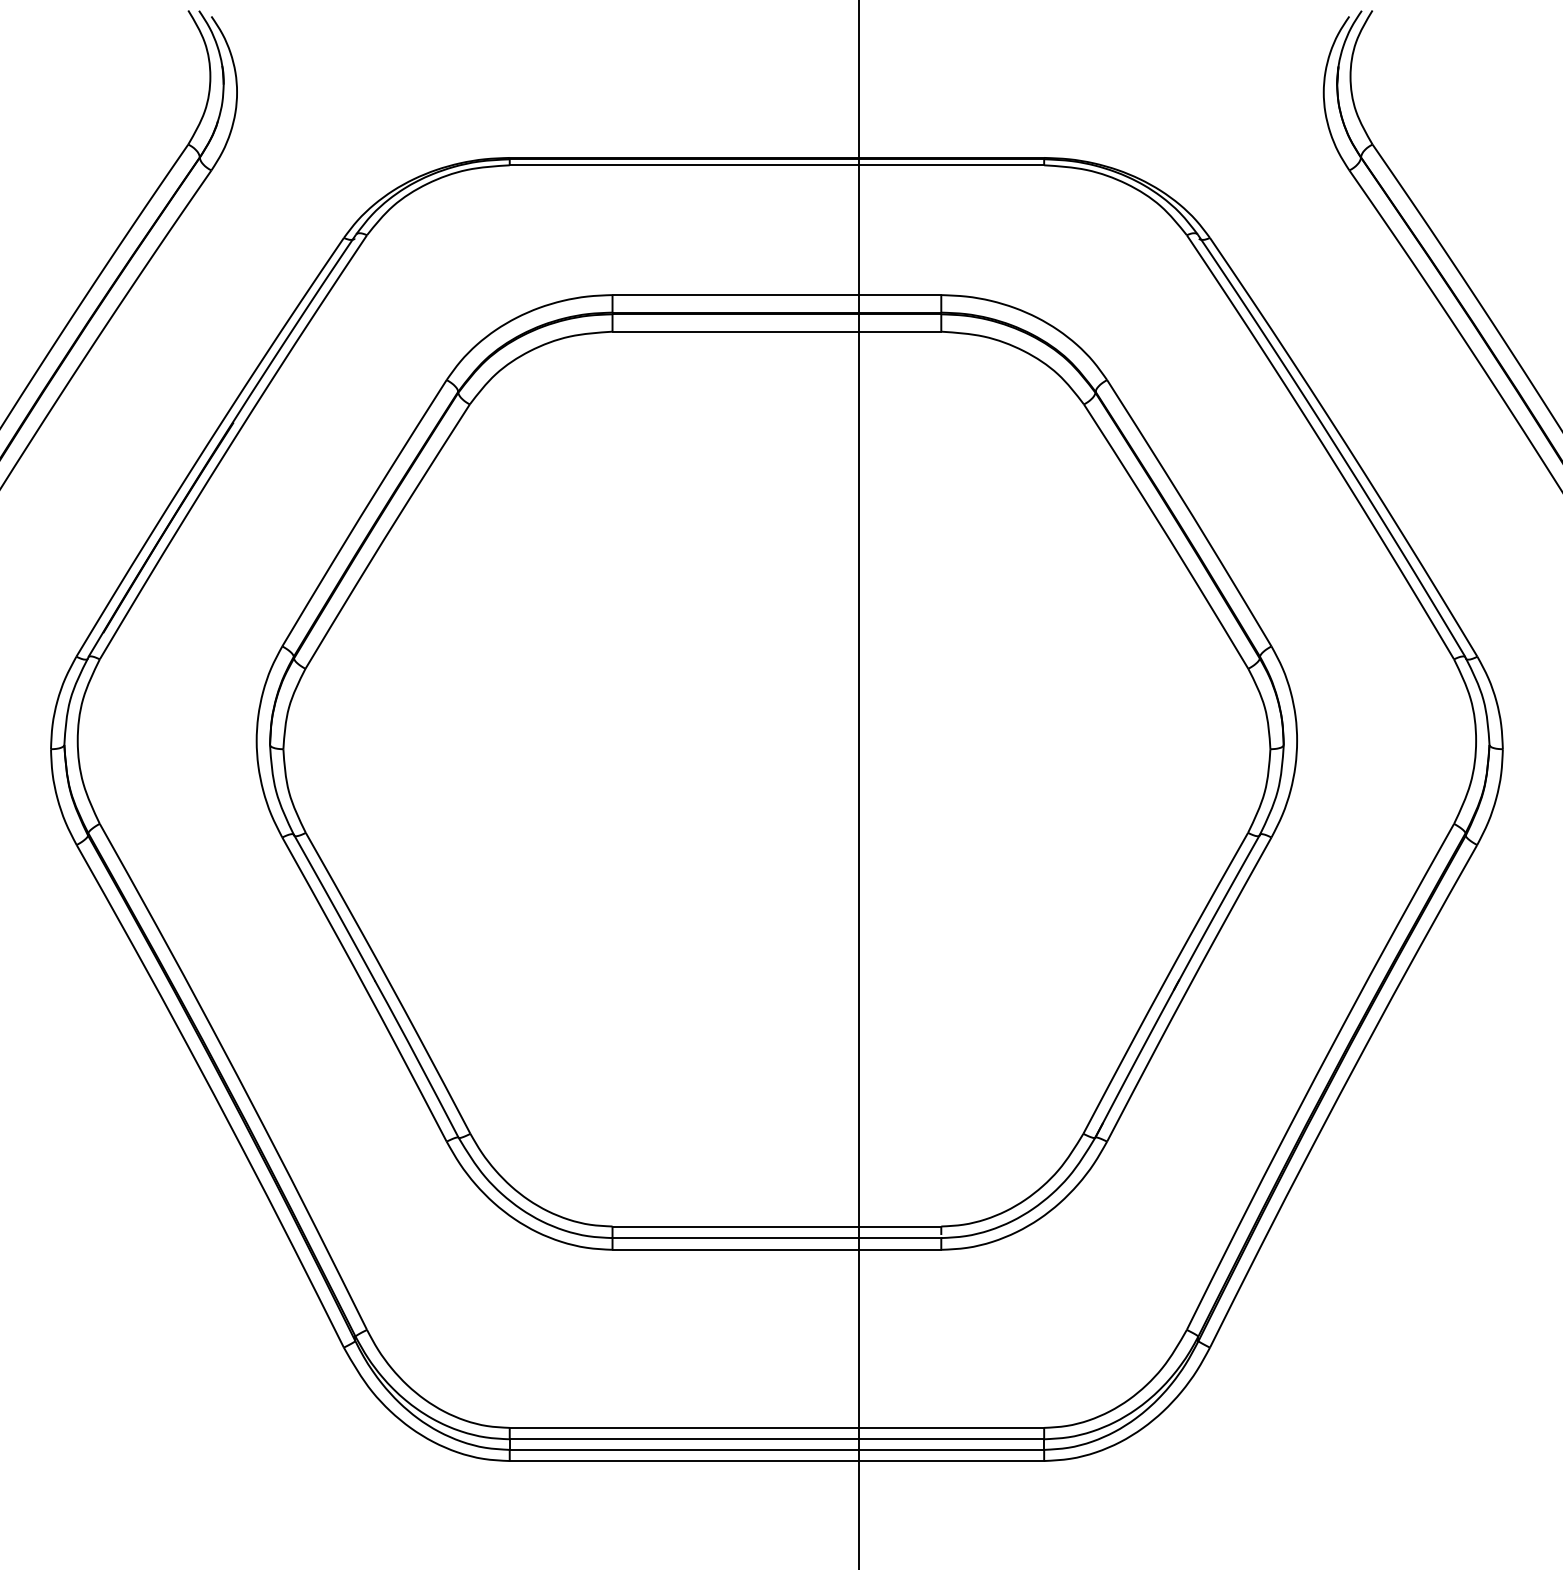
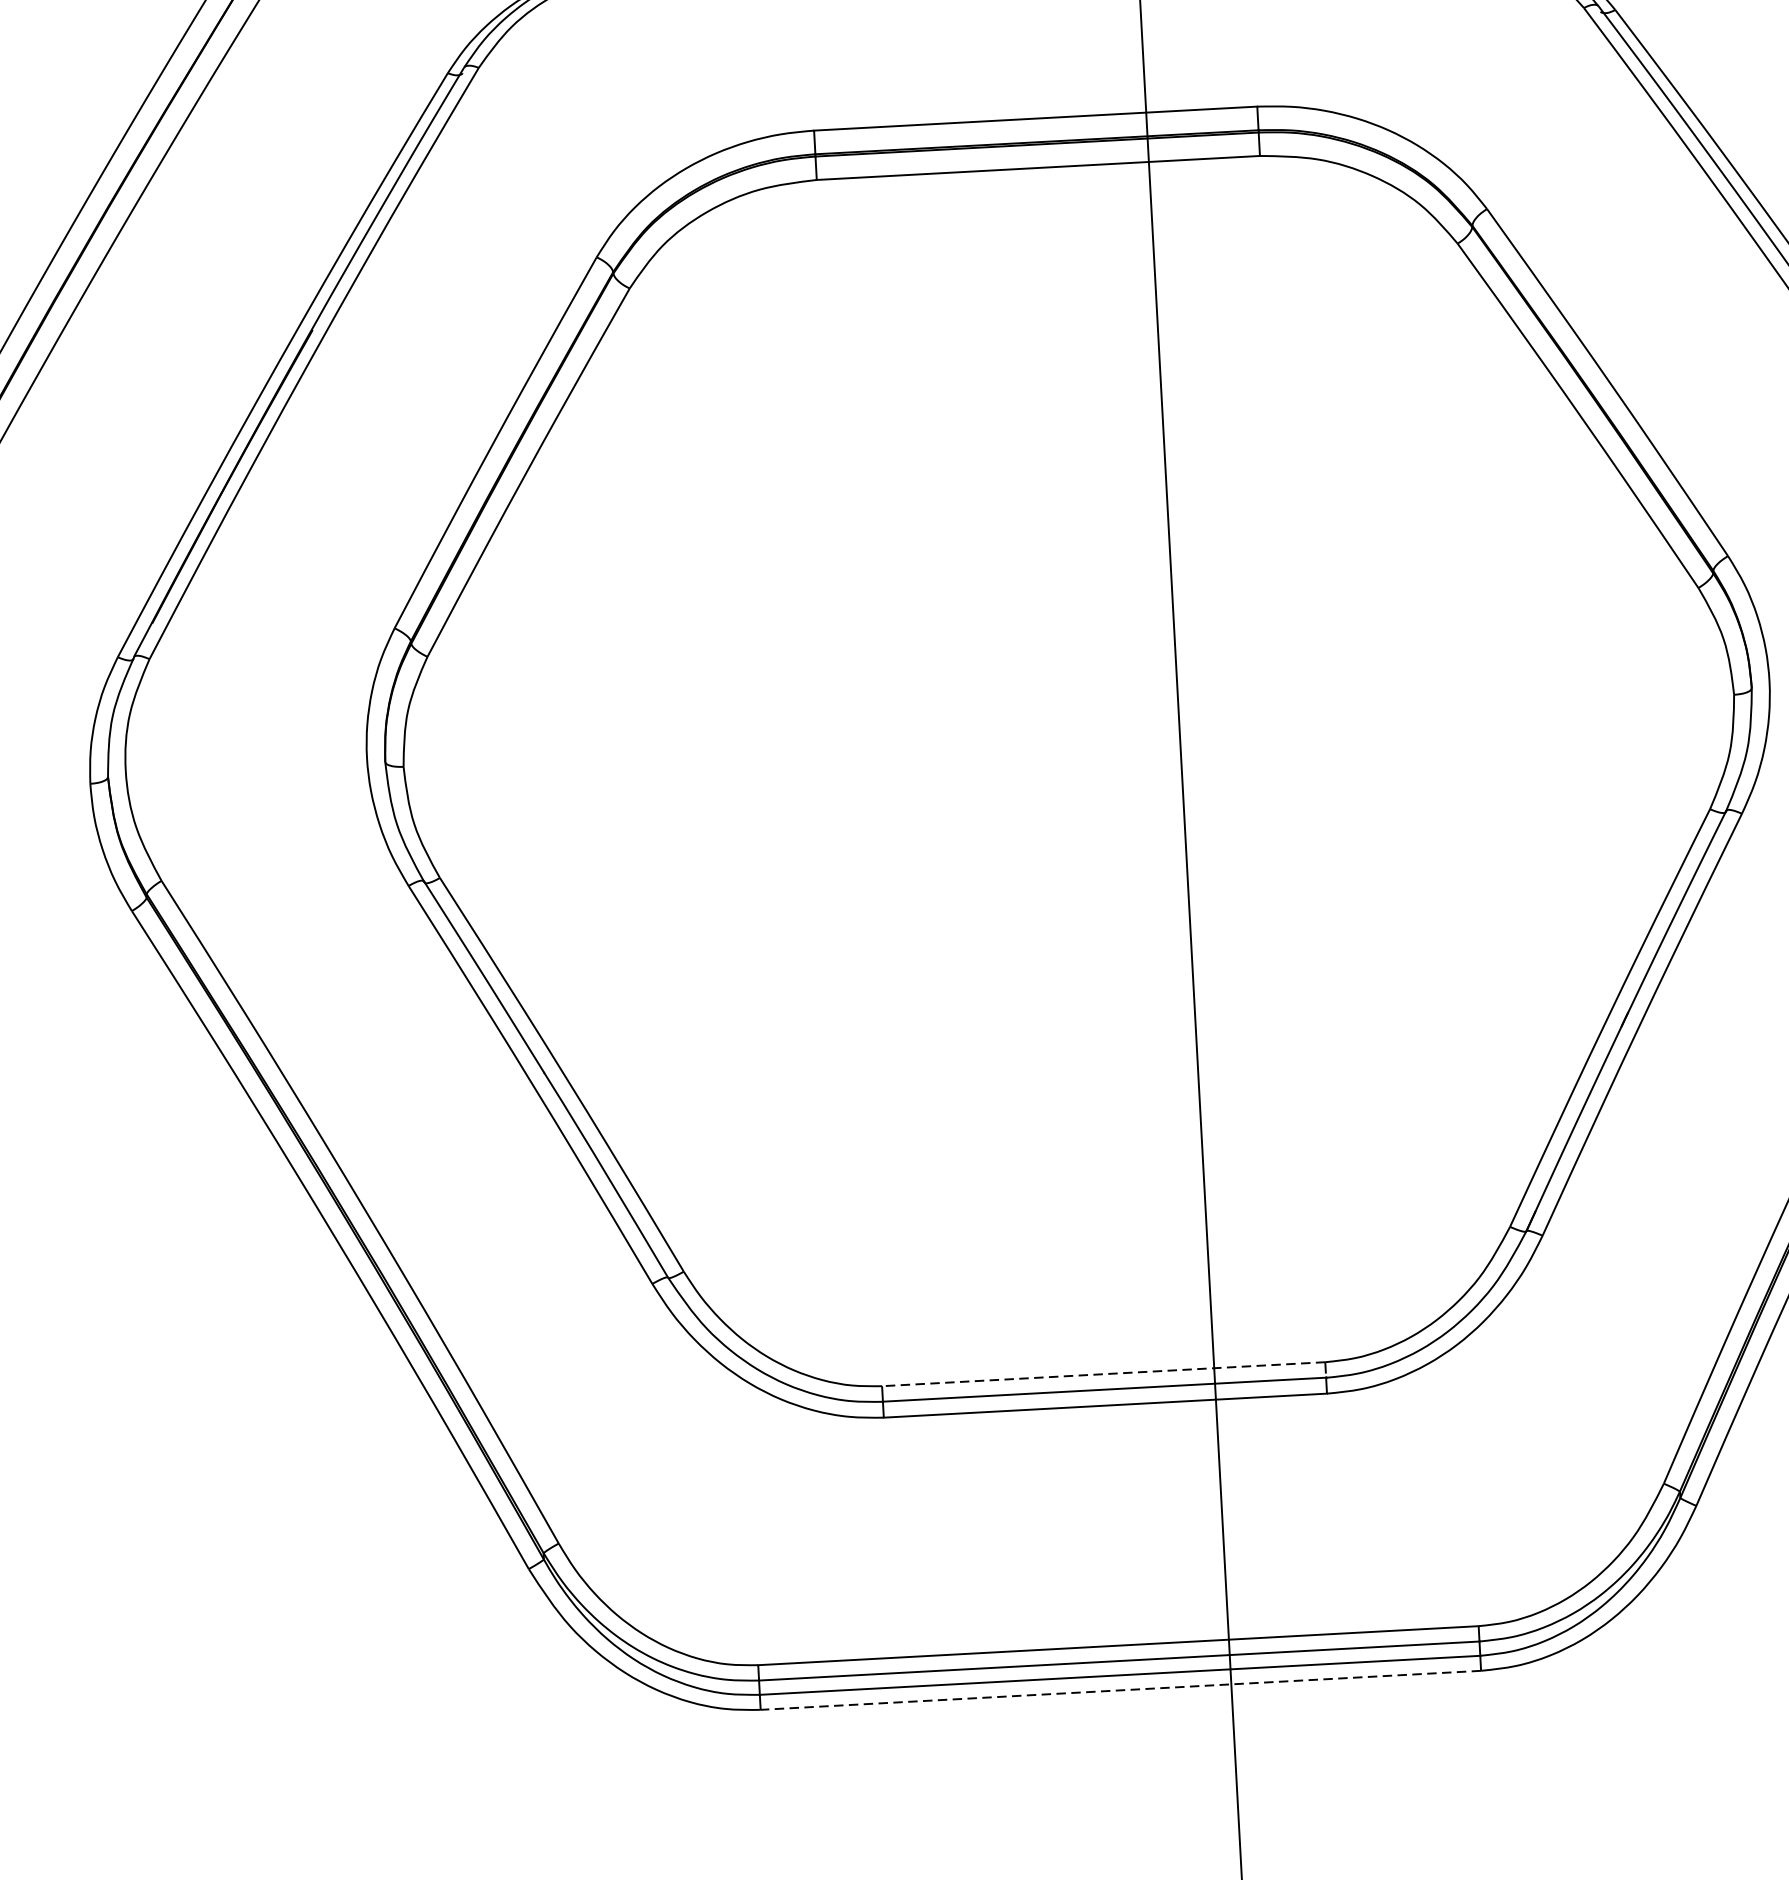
line: (776, 1226) -> (1103, 1374), solid -> dashed
line: (776, 1461) -> (1120, 1691), solid -> dashed

